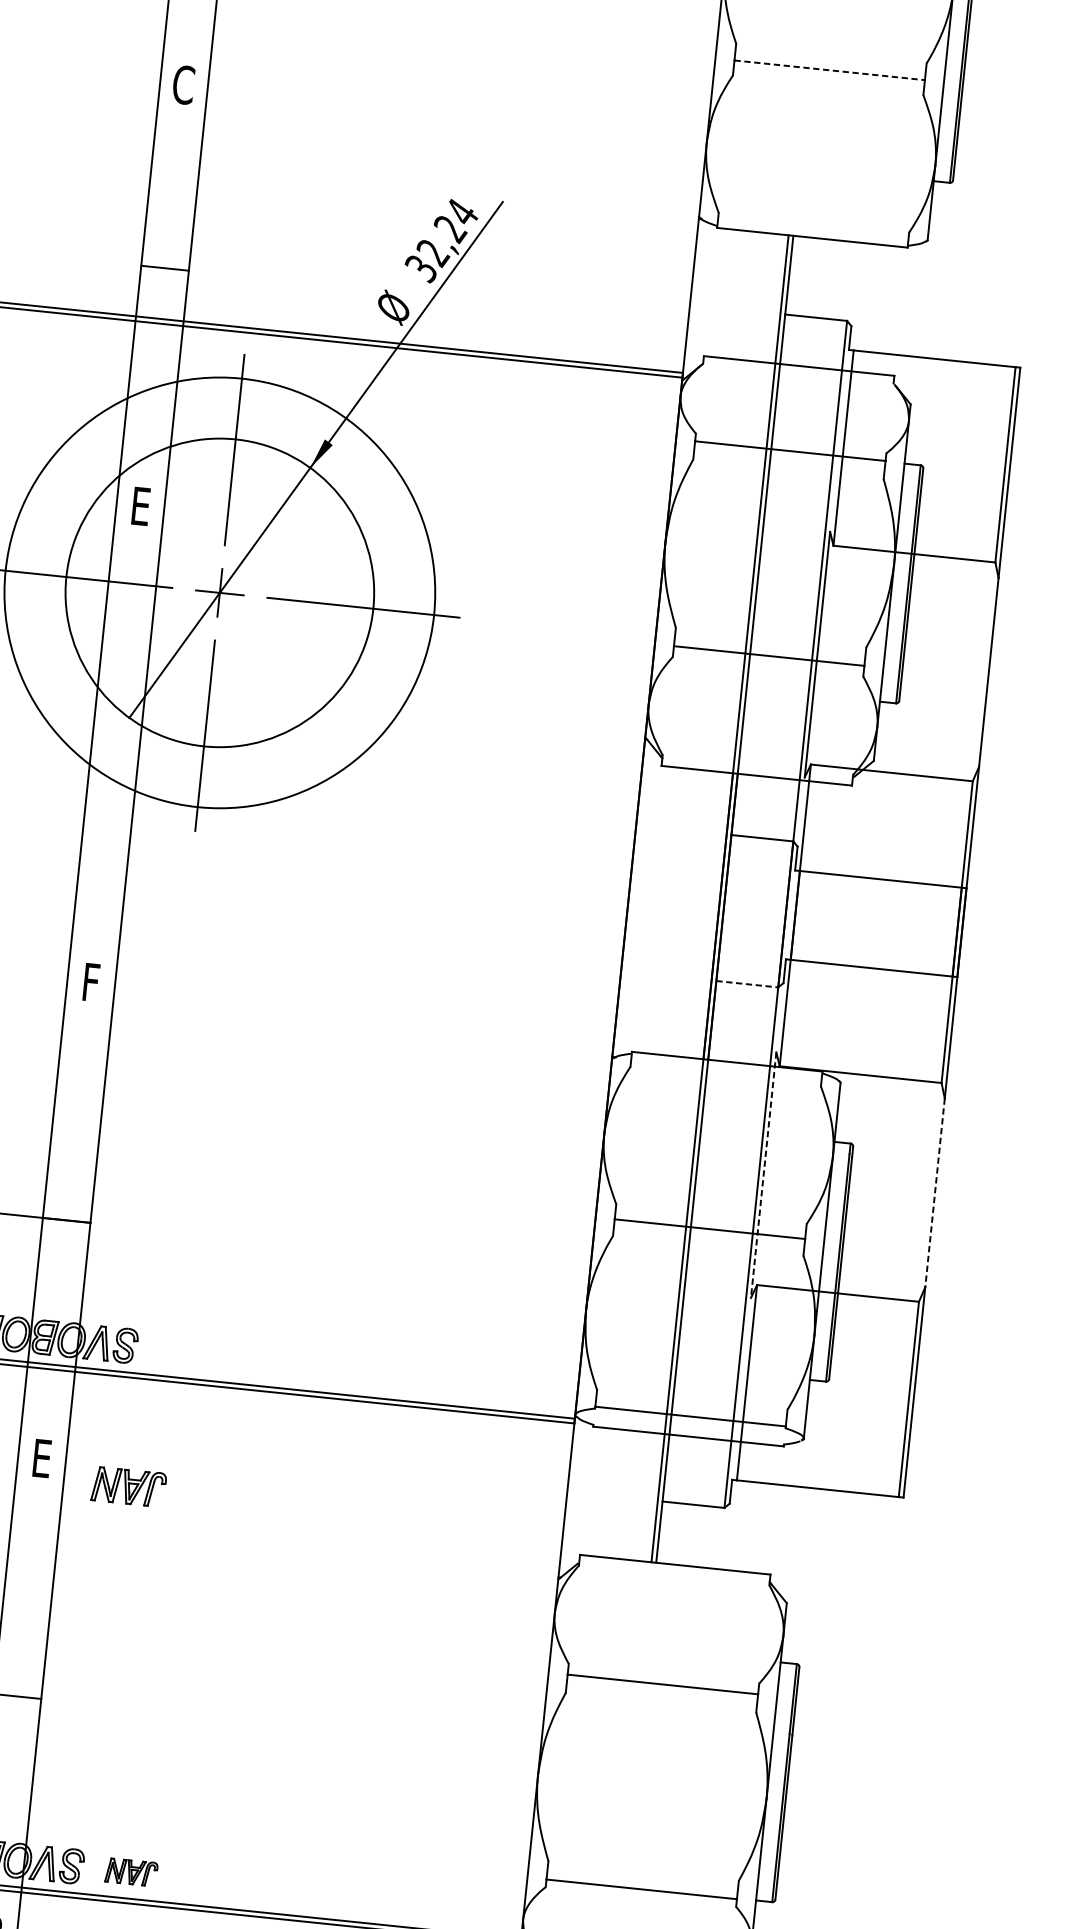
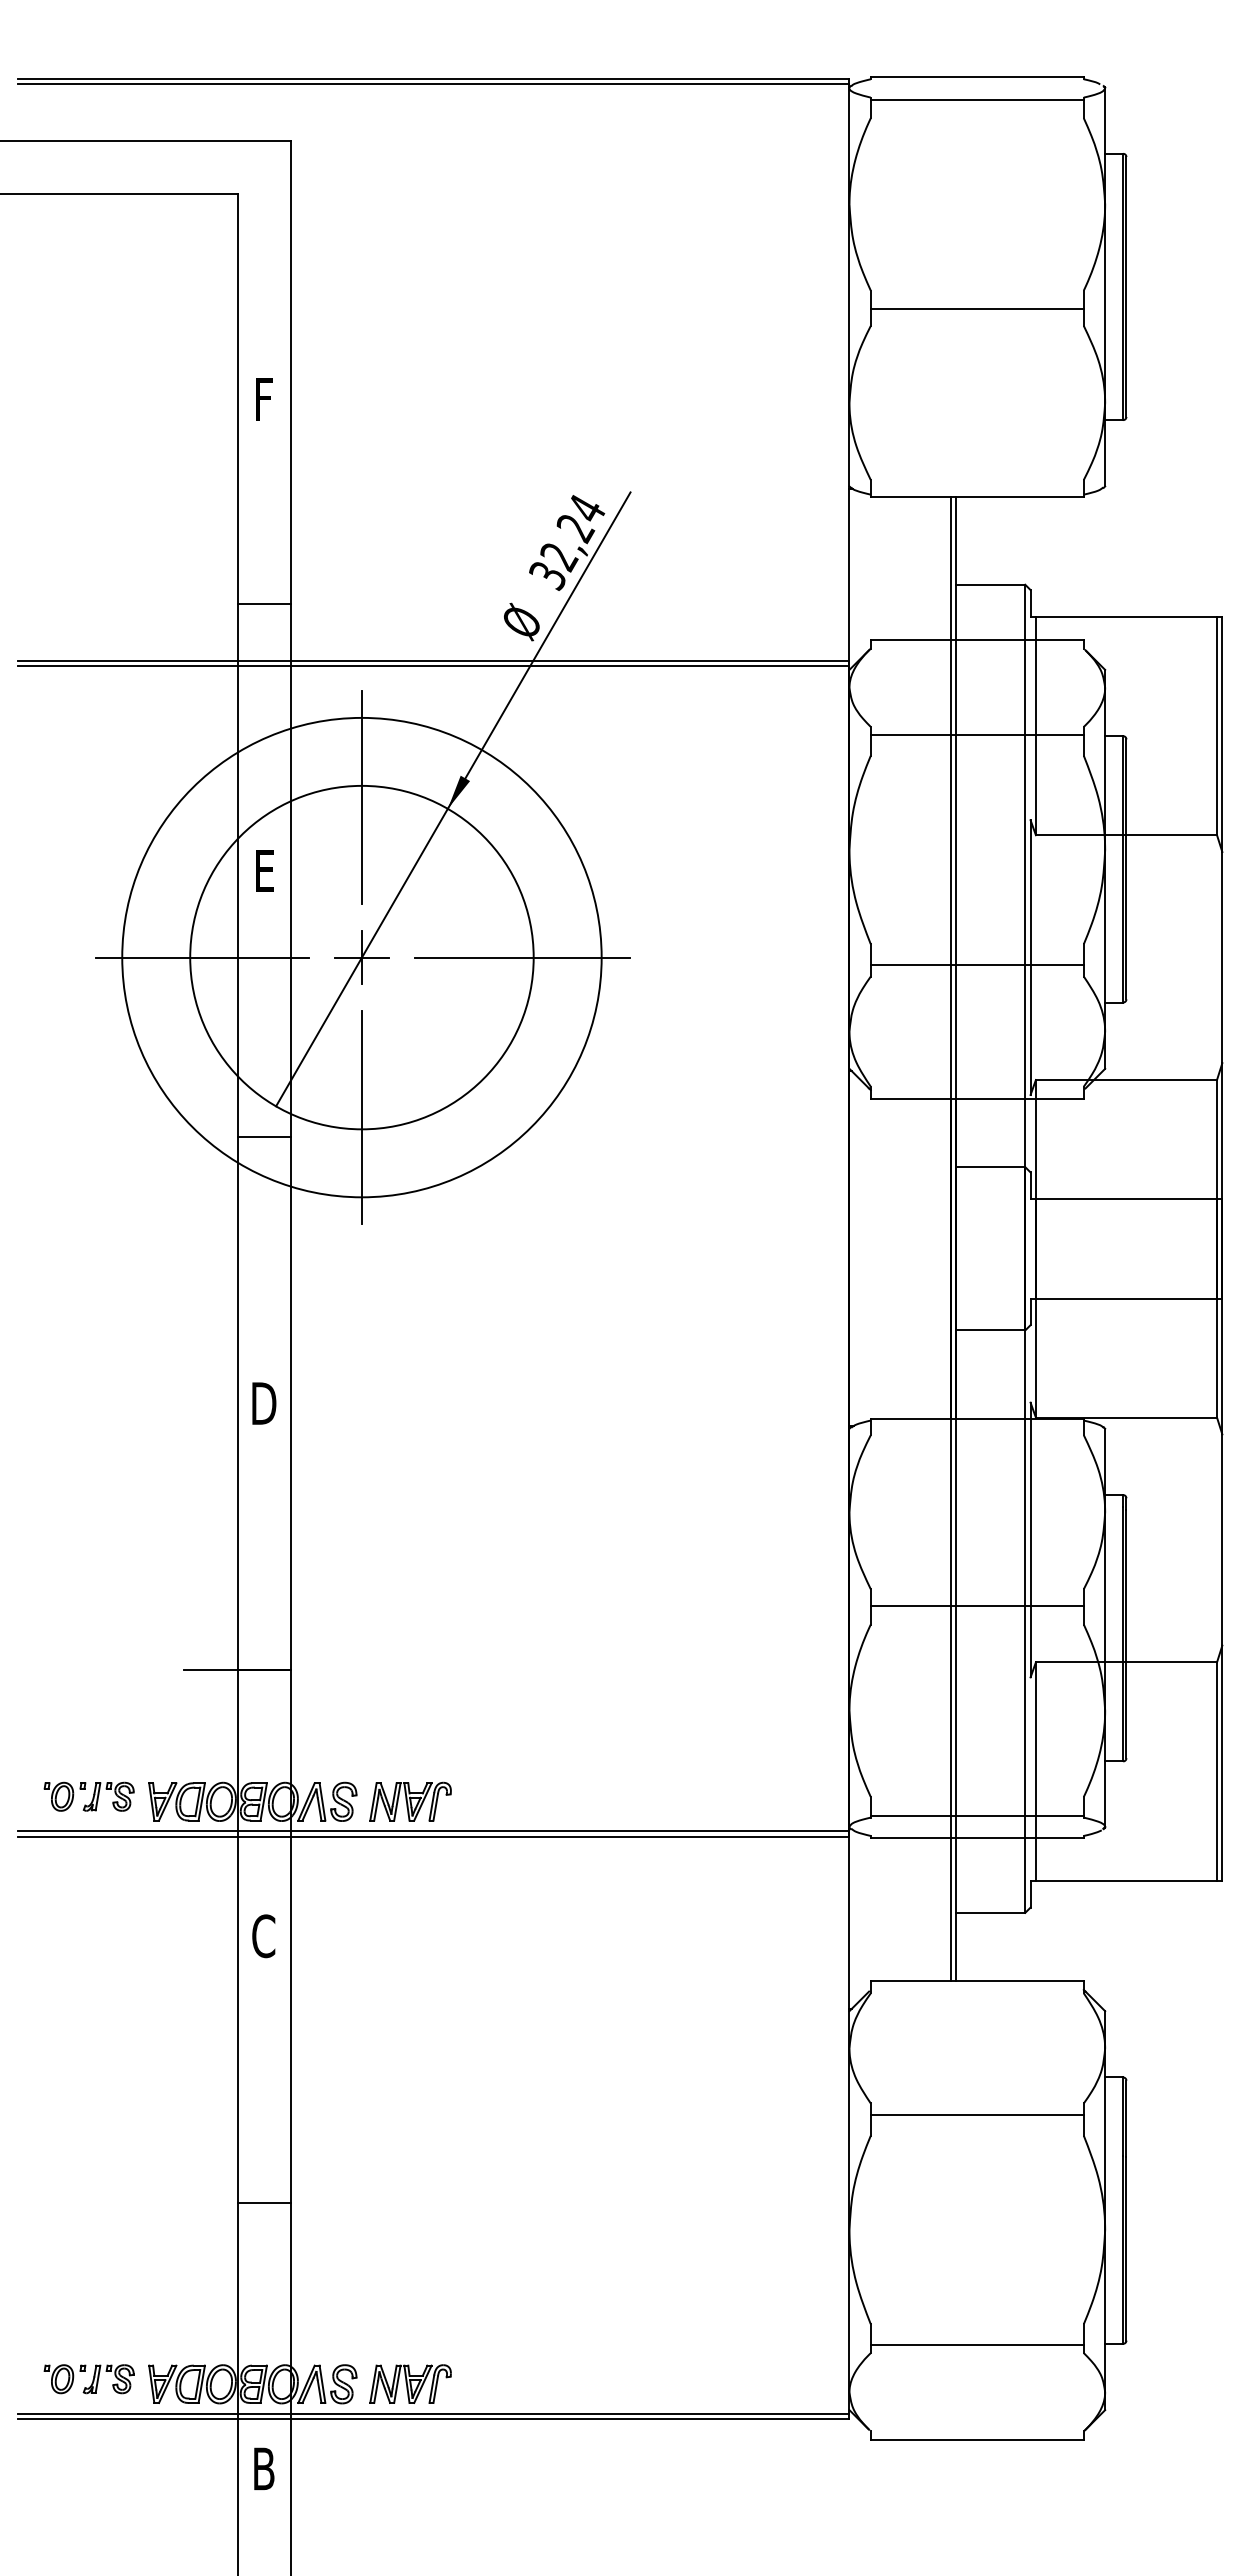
line: (829, 70) -> (977, 309), dashed -> solid
text: (183, 85) -> (263, 399), C -> F
line: (115, 744) -> (263, 1137), added
text: (91, 982) -> (264, 1403), F -> D
line: (747, 984) -> (990, 1330), dashed -> solid
line: (763, 1175) -> (1030, 1540), dashed -> solid
line: (935, 1193) -> (1222, 1540), dashed -> solid
text: (41, 1458) -> (263, 1936), E -> C
part: (128, 1486) -> (410, 1801), moved
part: (131, 1871) -> (410, 2383), size x1.43

